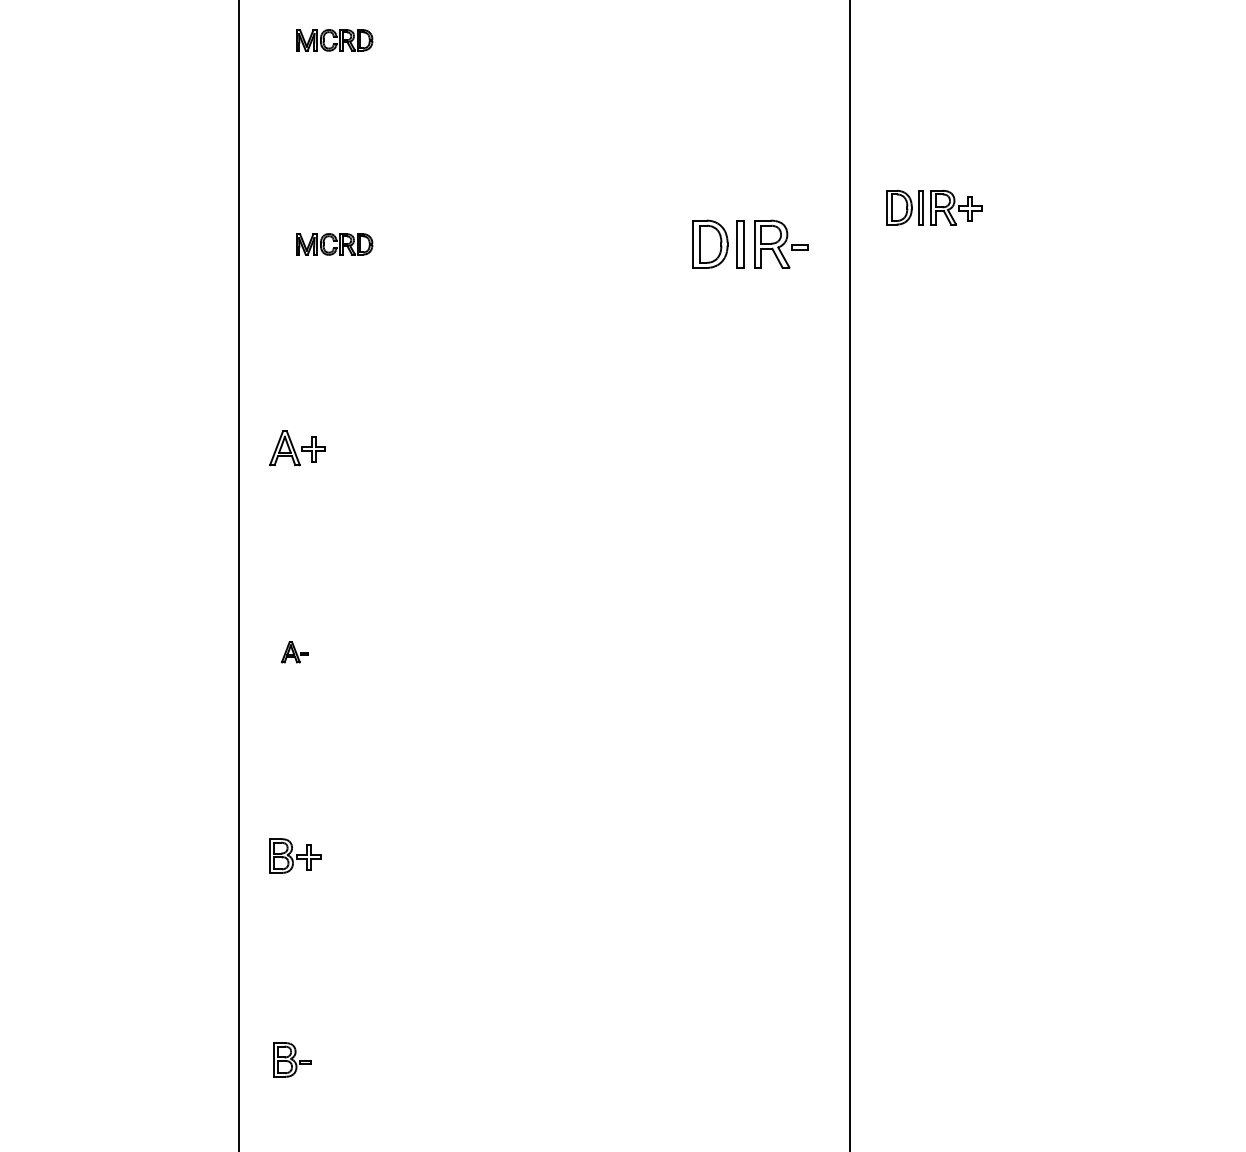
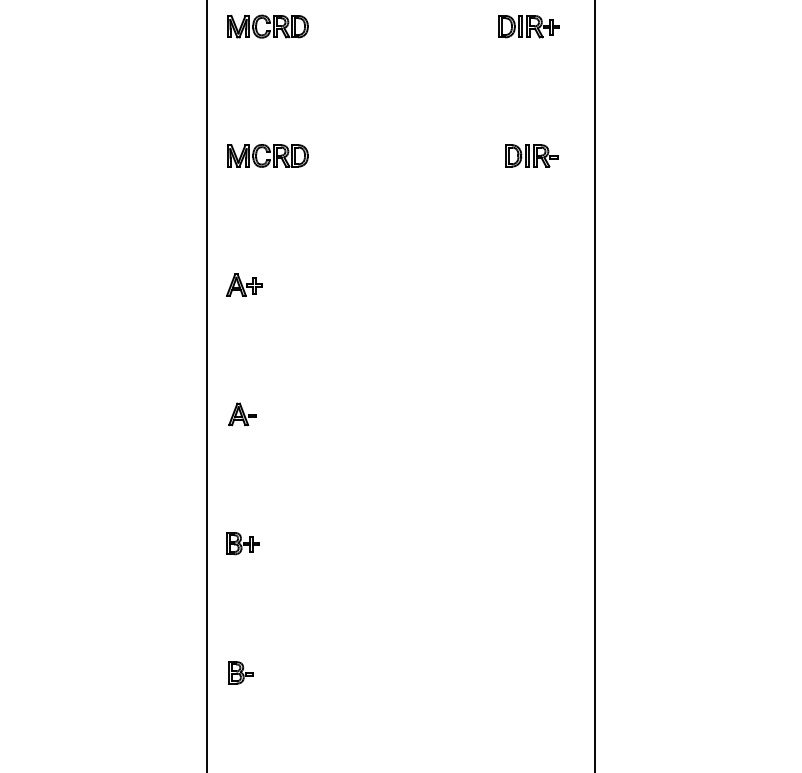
part: (333, 40) -> (267, 26), size x1.67
part: (933, 207) -> (528, 26), moved
part: (333, 243) -> (267, 155), size x1.67
part: (750, 243) -> (531, 155), size x0.71
part: (294, 652) -> (242, 414), size x1.67

